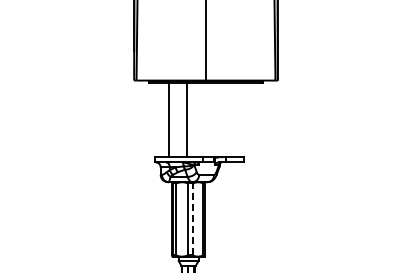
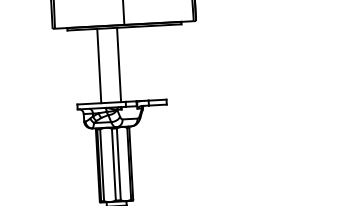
line: (168, 120) -> (99, 66), moved
line: (186, 120) -> (119, 65), moved
line: (192, 219) -> (118, 164), dashed -> solid

